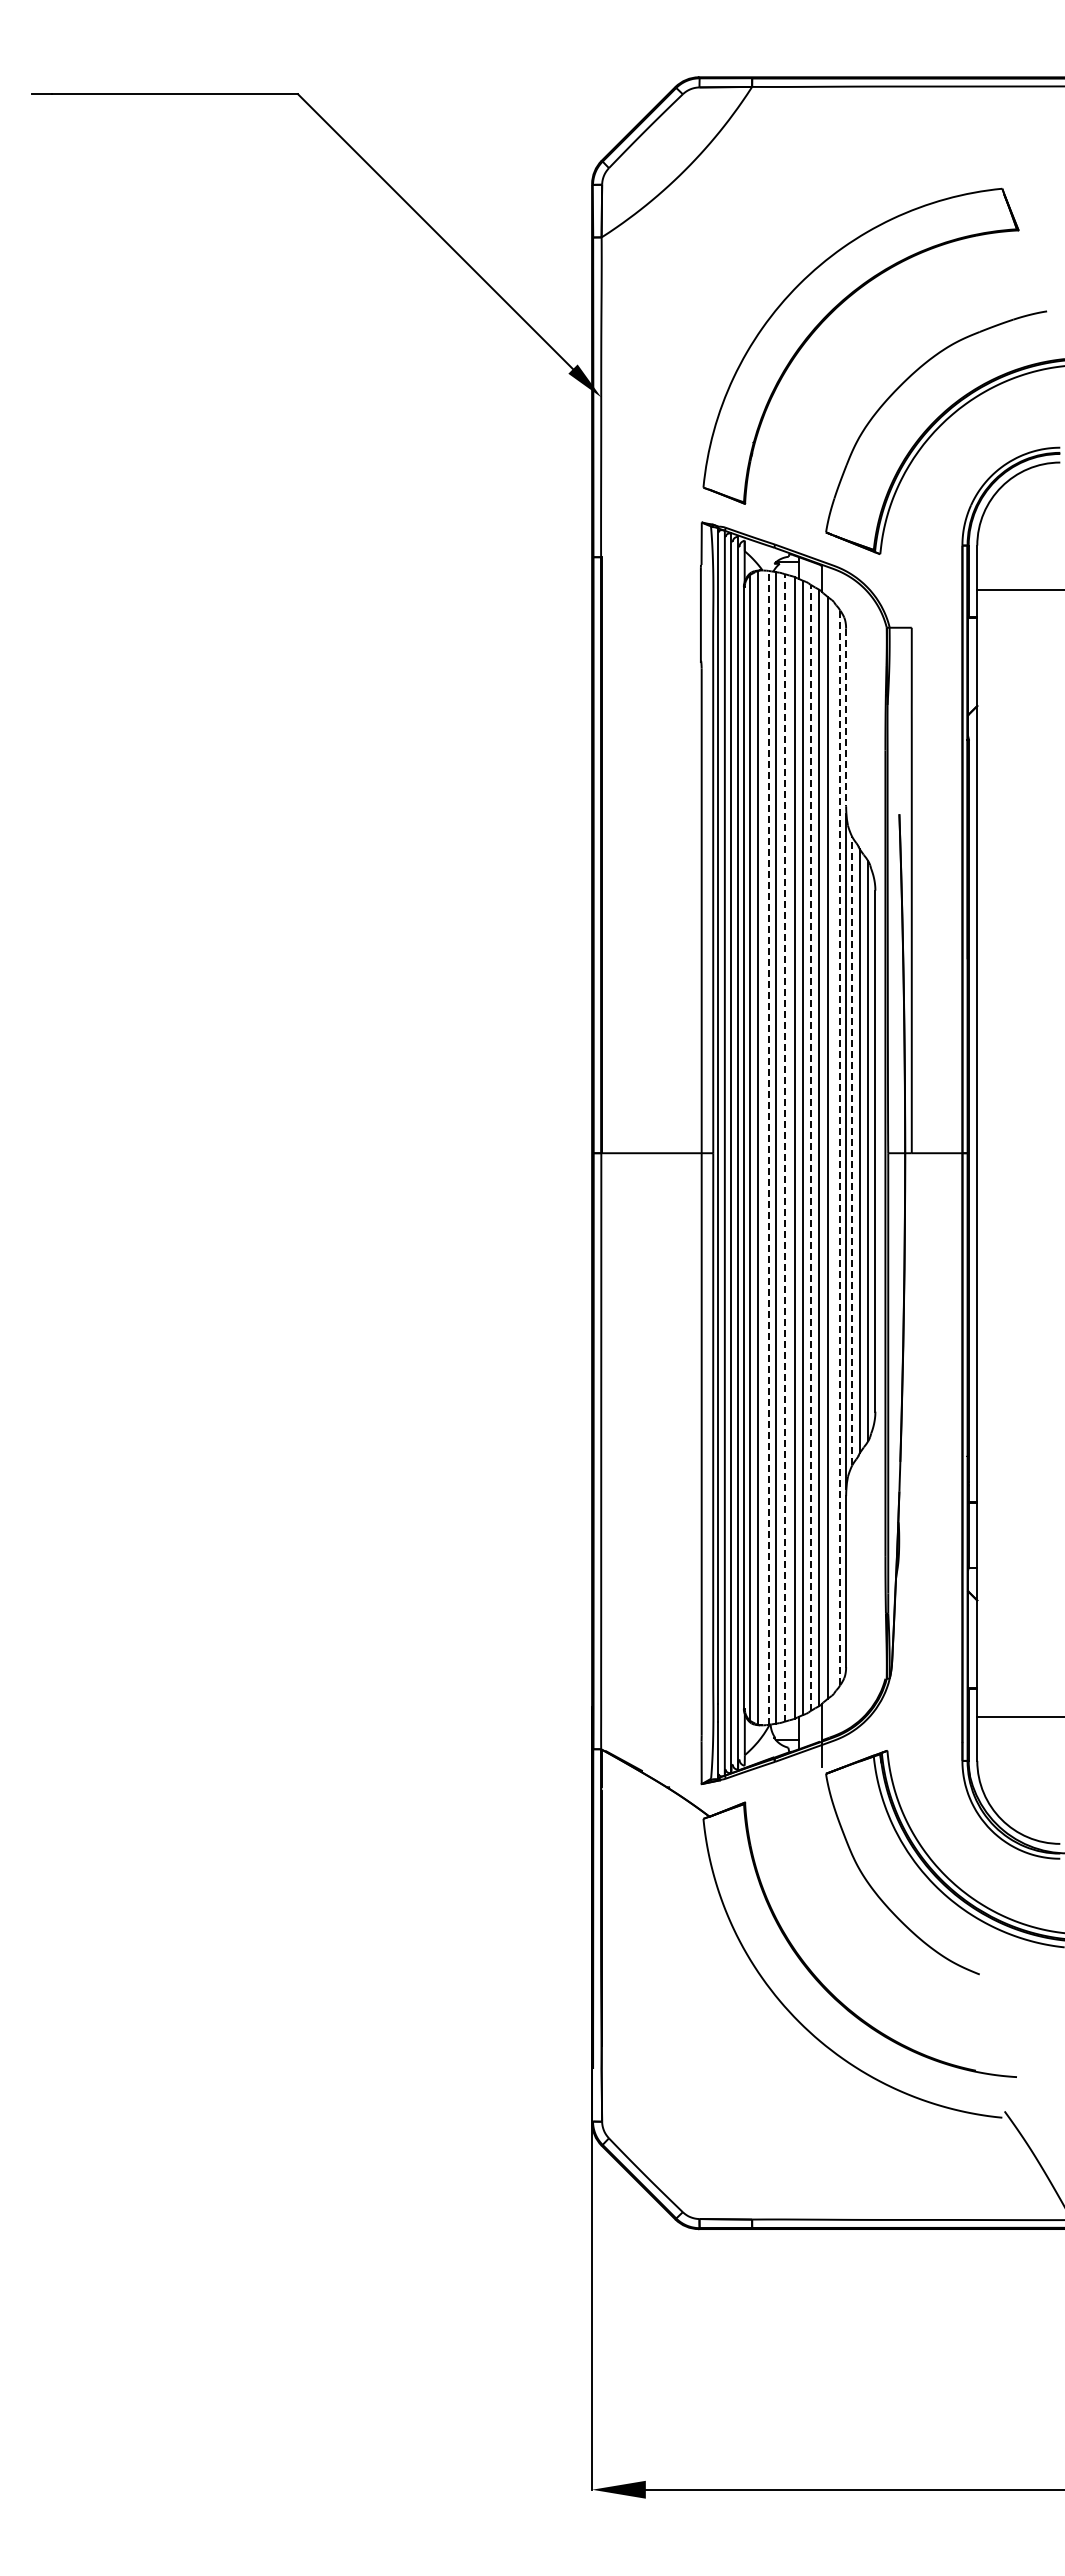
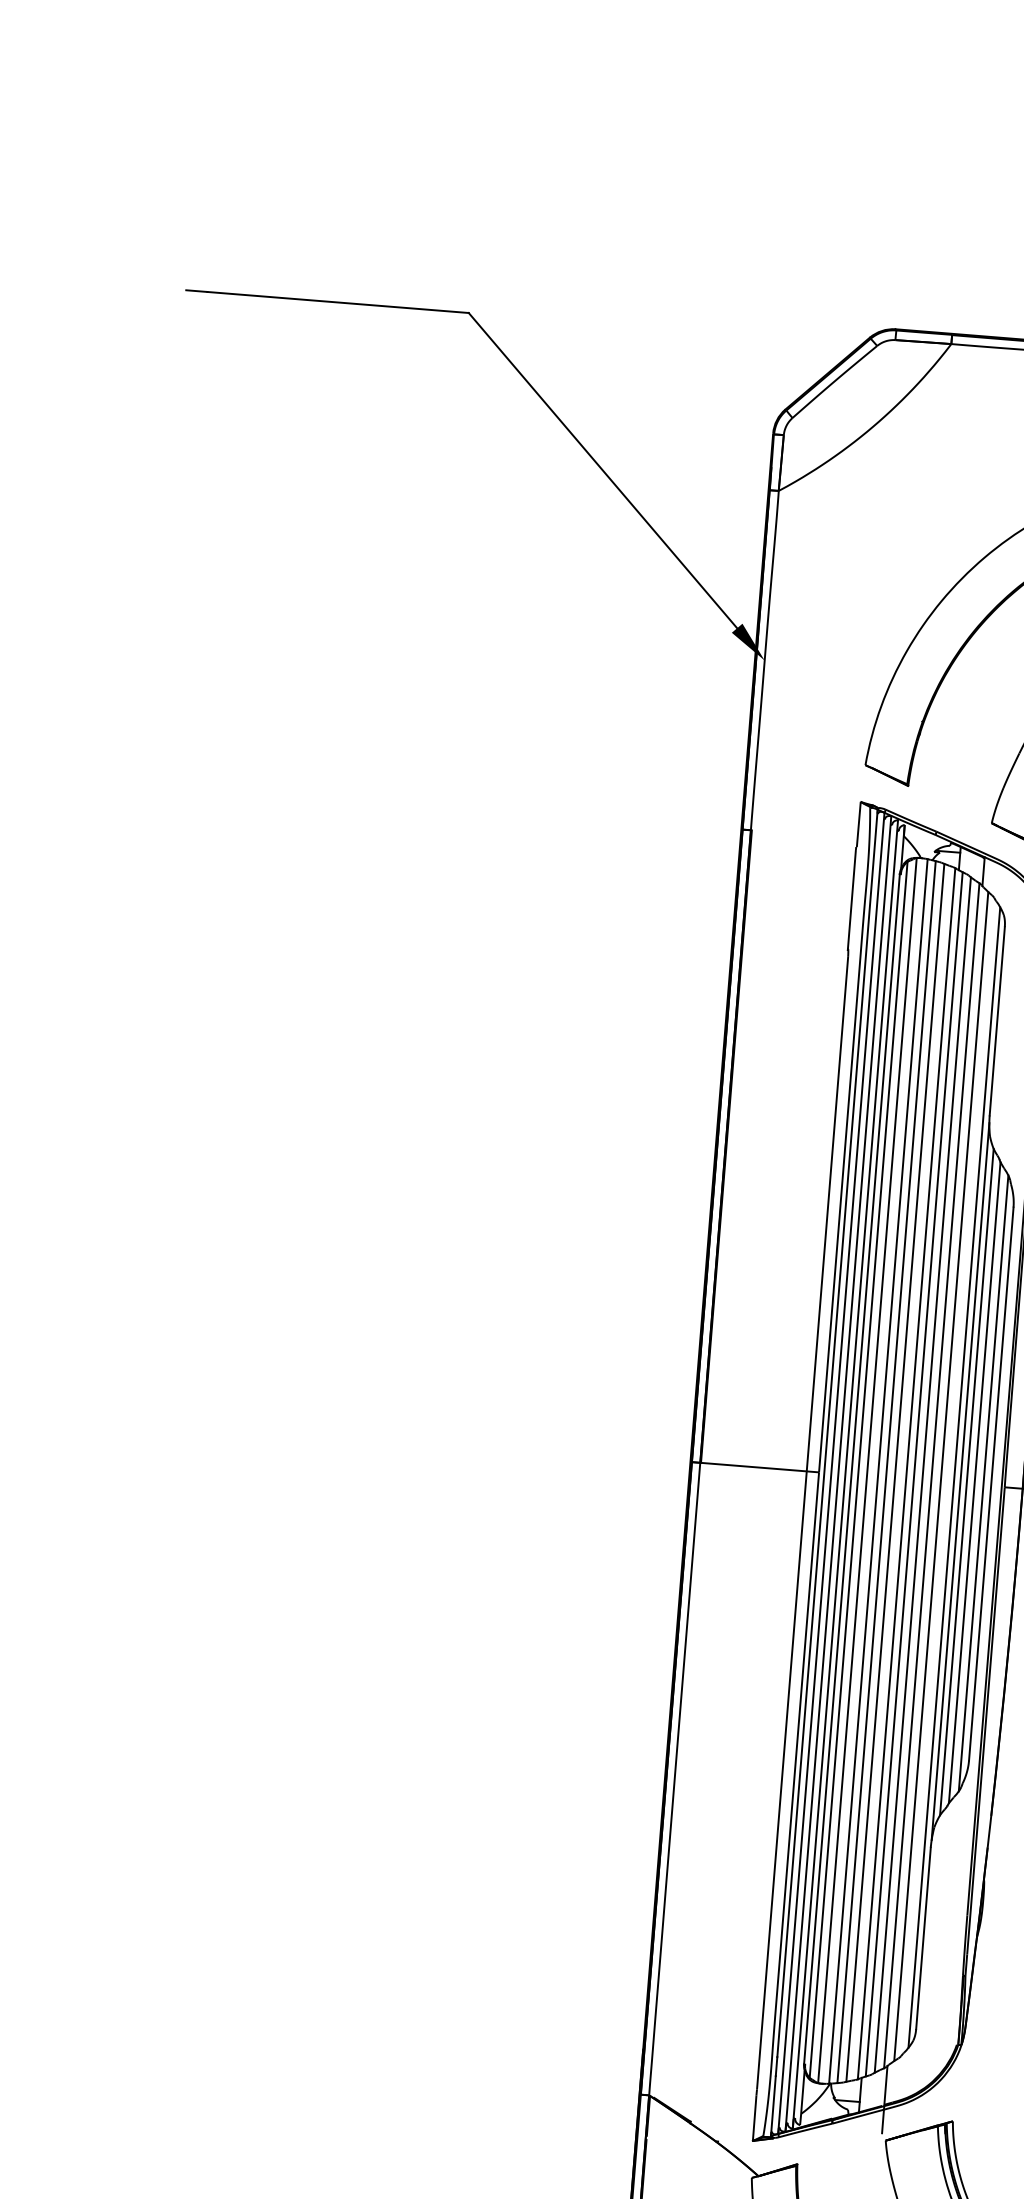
line: (846, 717) -> (997, 1021), dashed -> solid
line: (768, 1147) -> (878, 1471), dashed -> solid
line: (784, 1147) -> (895, 1472), dashed -> solid
line: (810, 1147) -> (922, 1474), dashed -> solid
line: (840, 1148) -> (954, 1478), dashed -> solid
line: (852, 1151) -> (966, 1482), dashed -> solid

